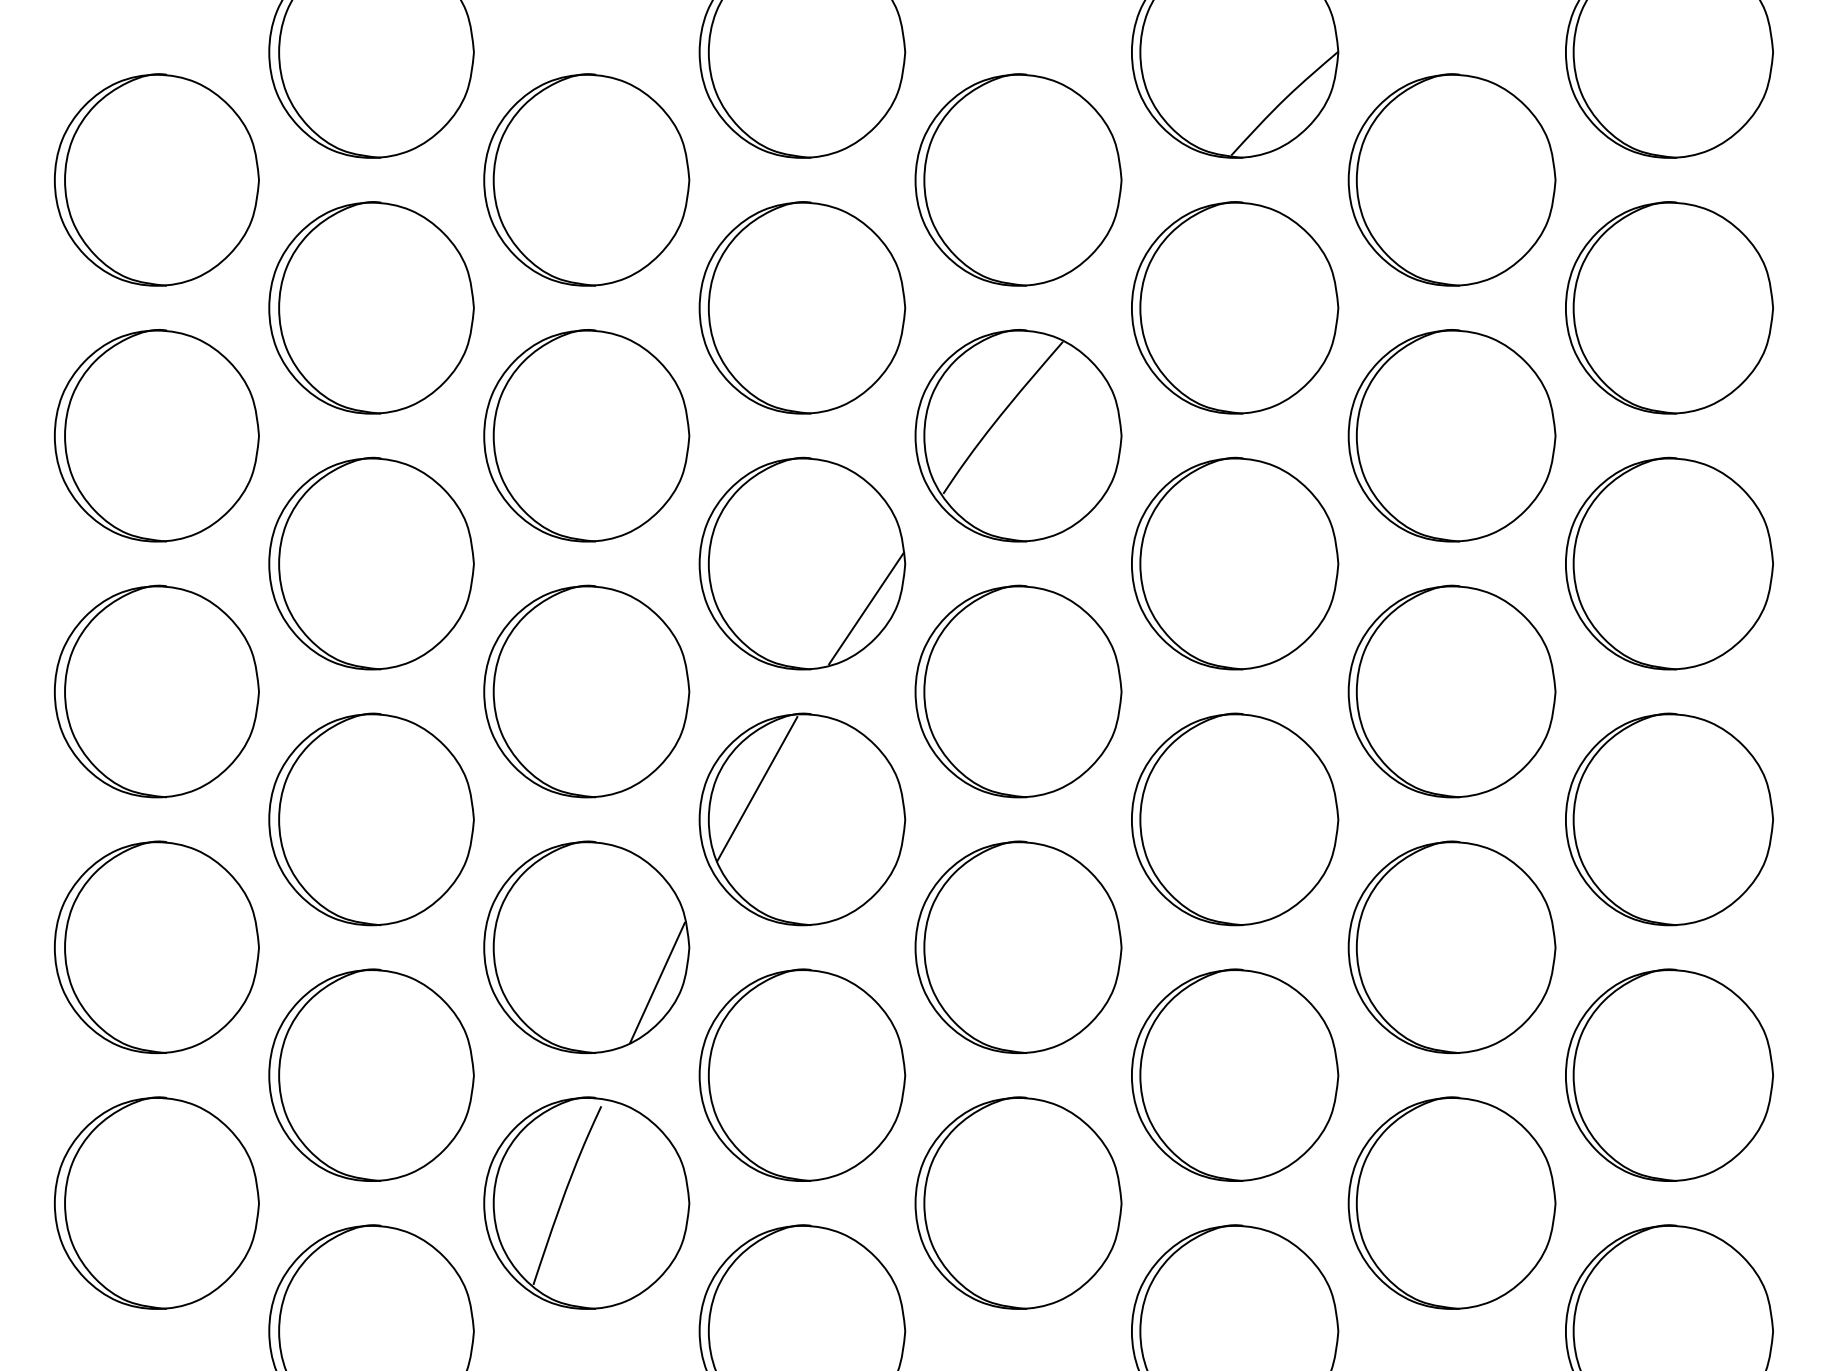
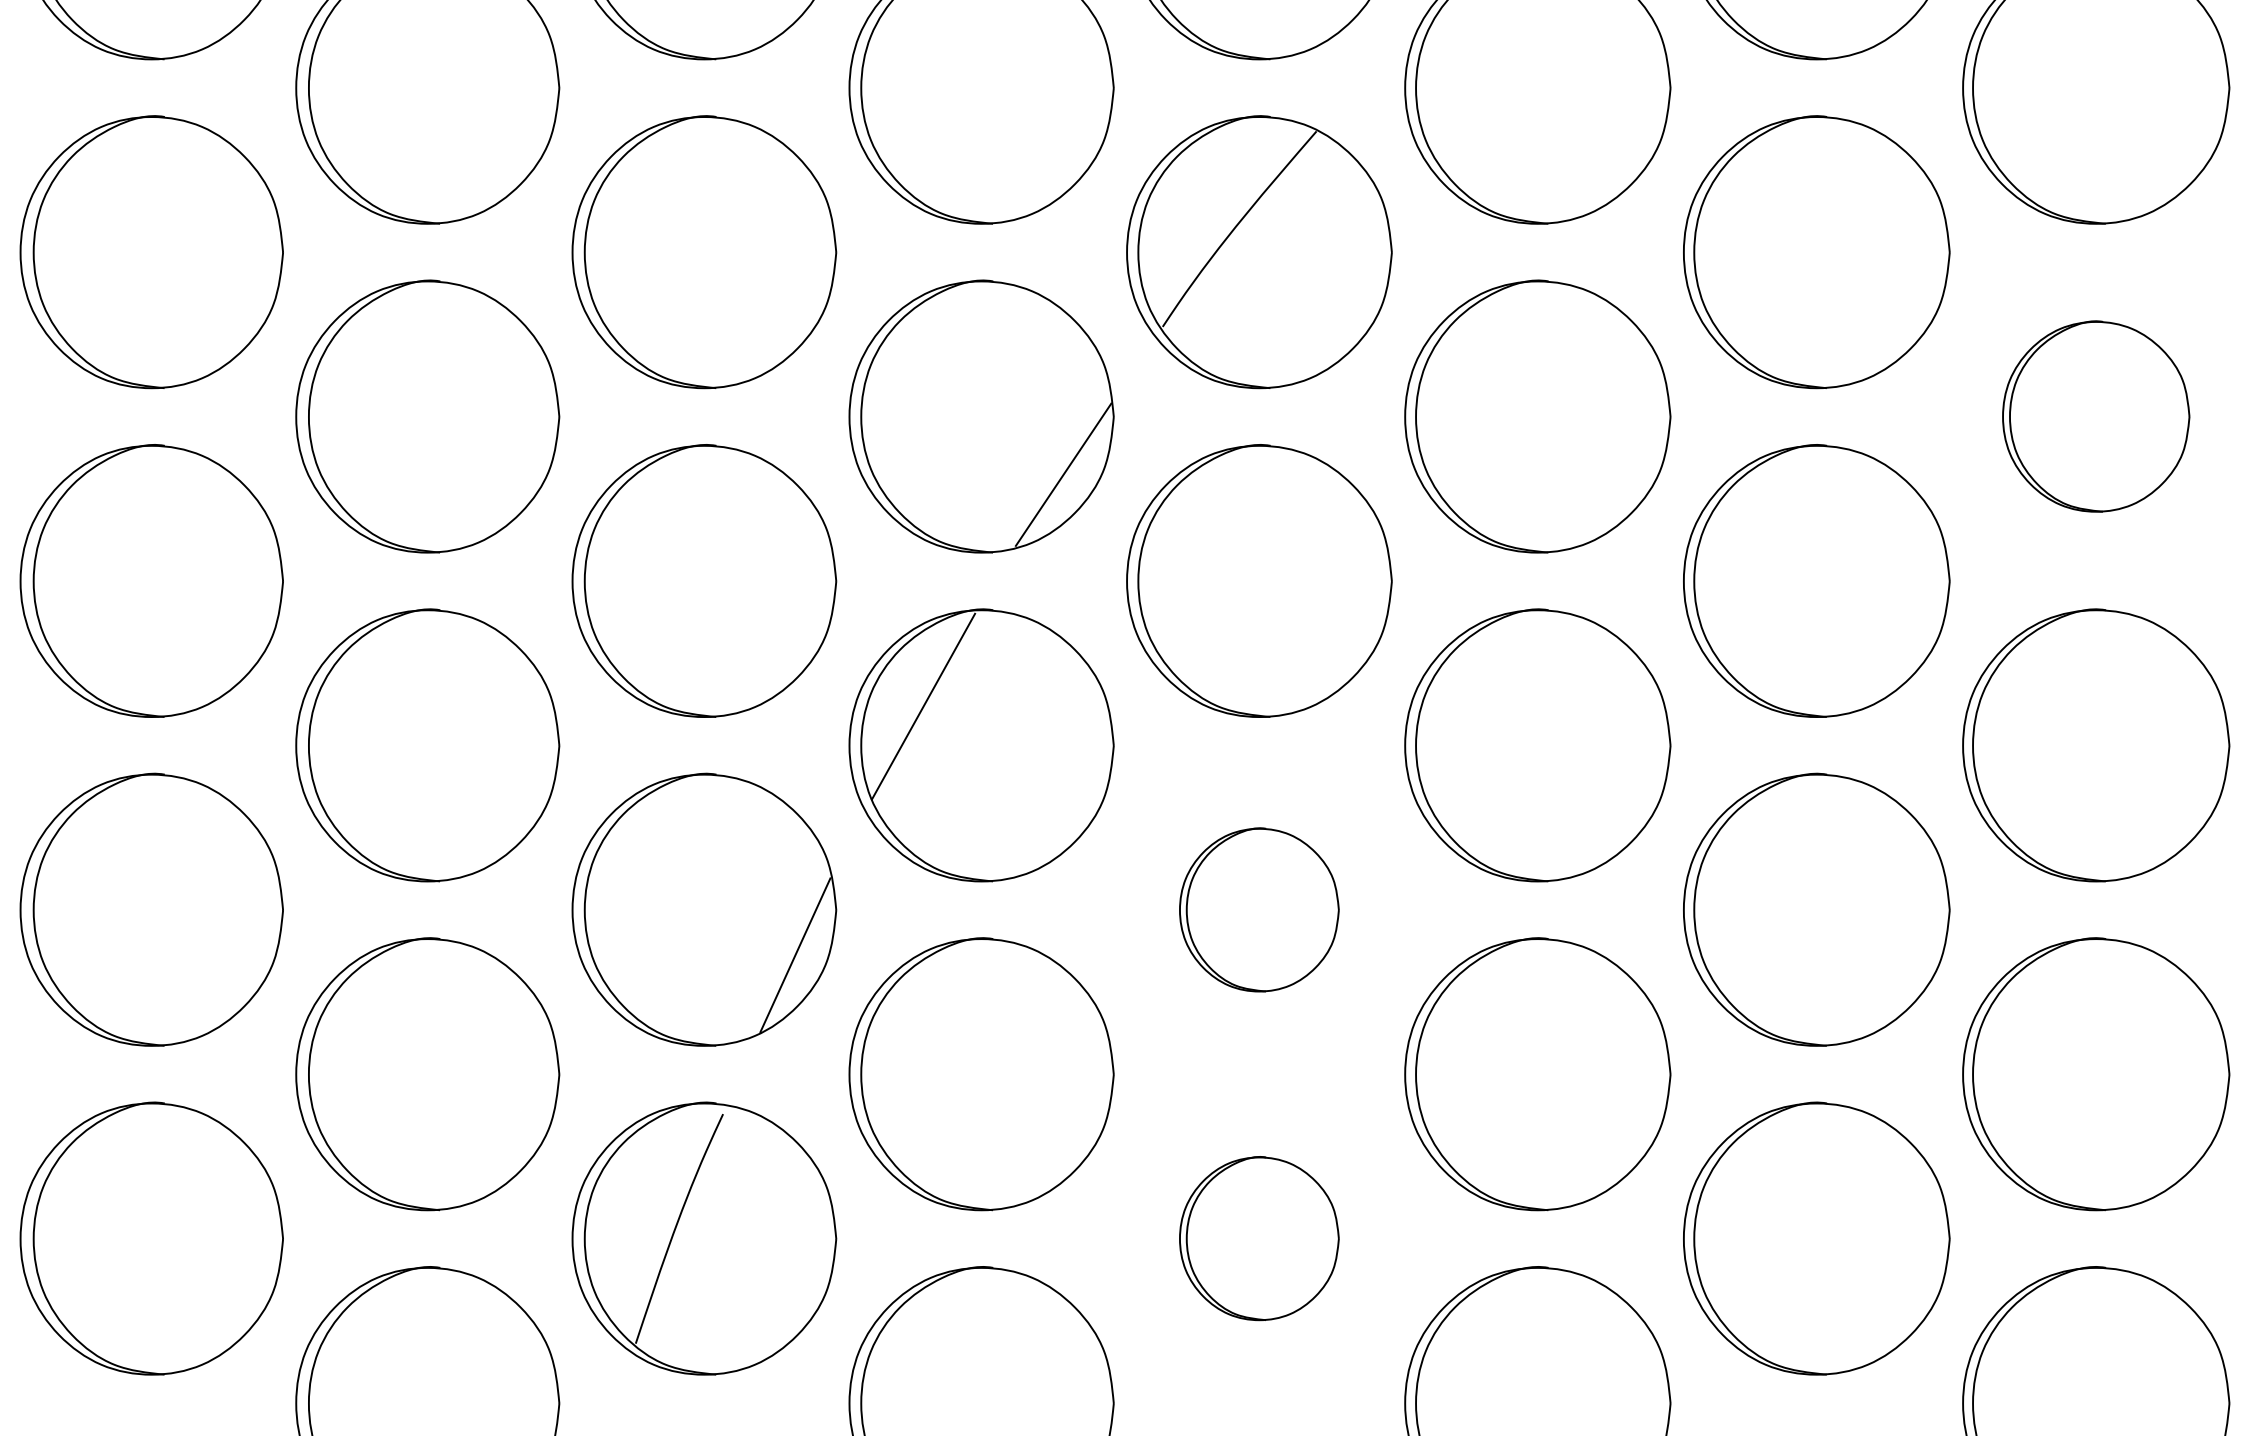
part: (1669, 563) -> (2096, 416), size x0.7
part: (1018, 947) -> (1259, 910), size x0.6
part: (1018, 1202) -> (1259, 1237), size x0.6

